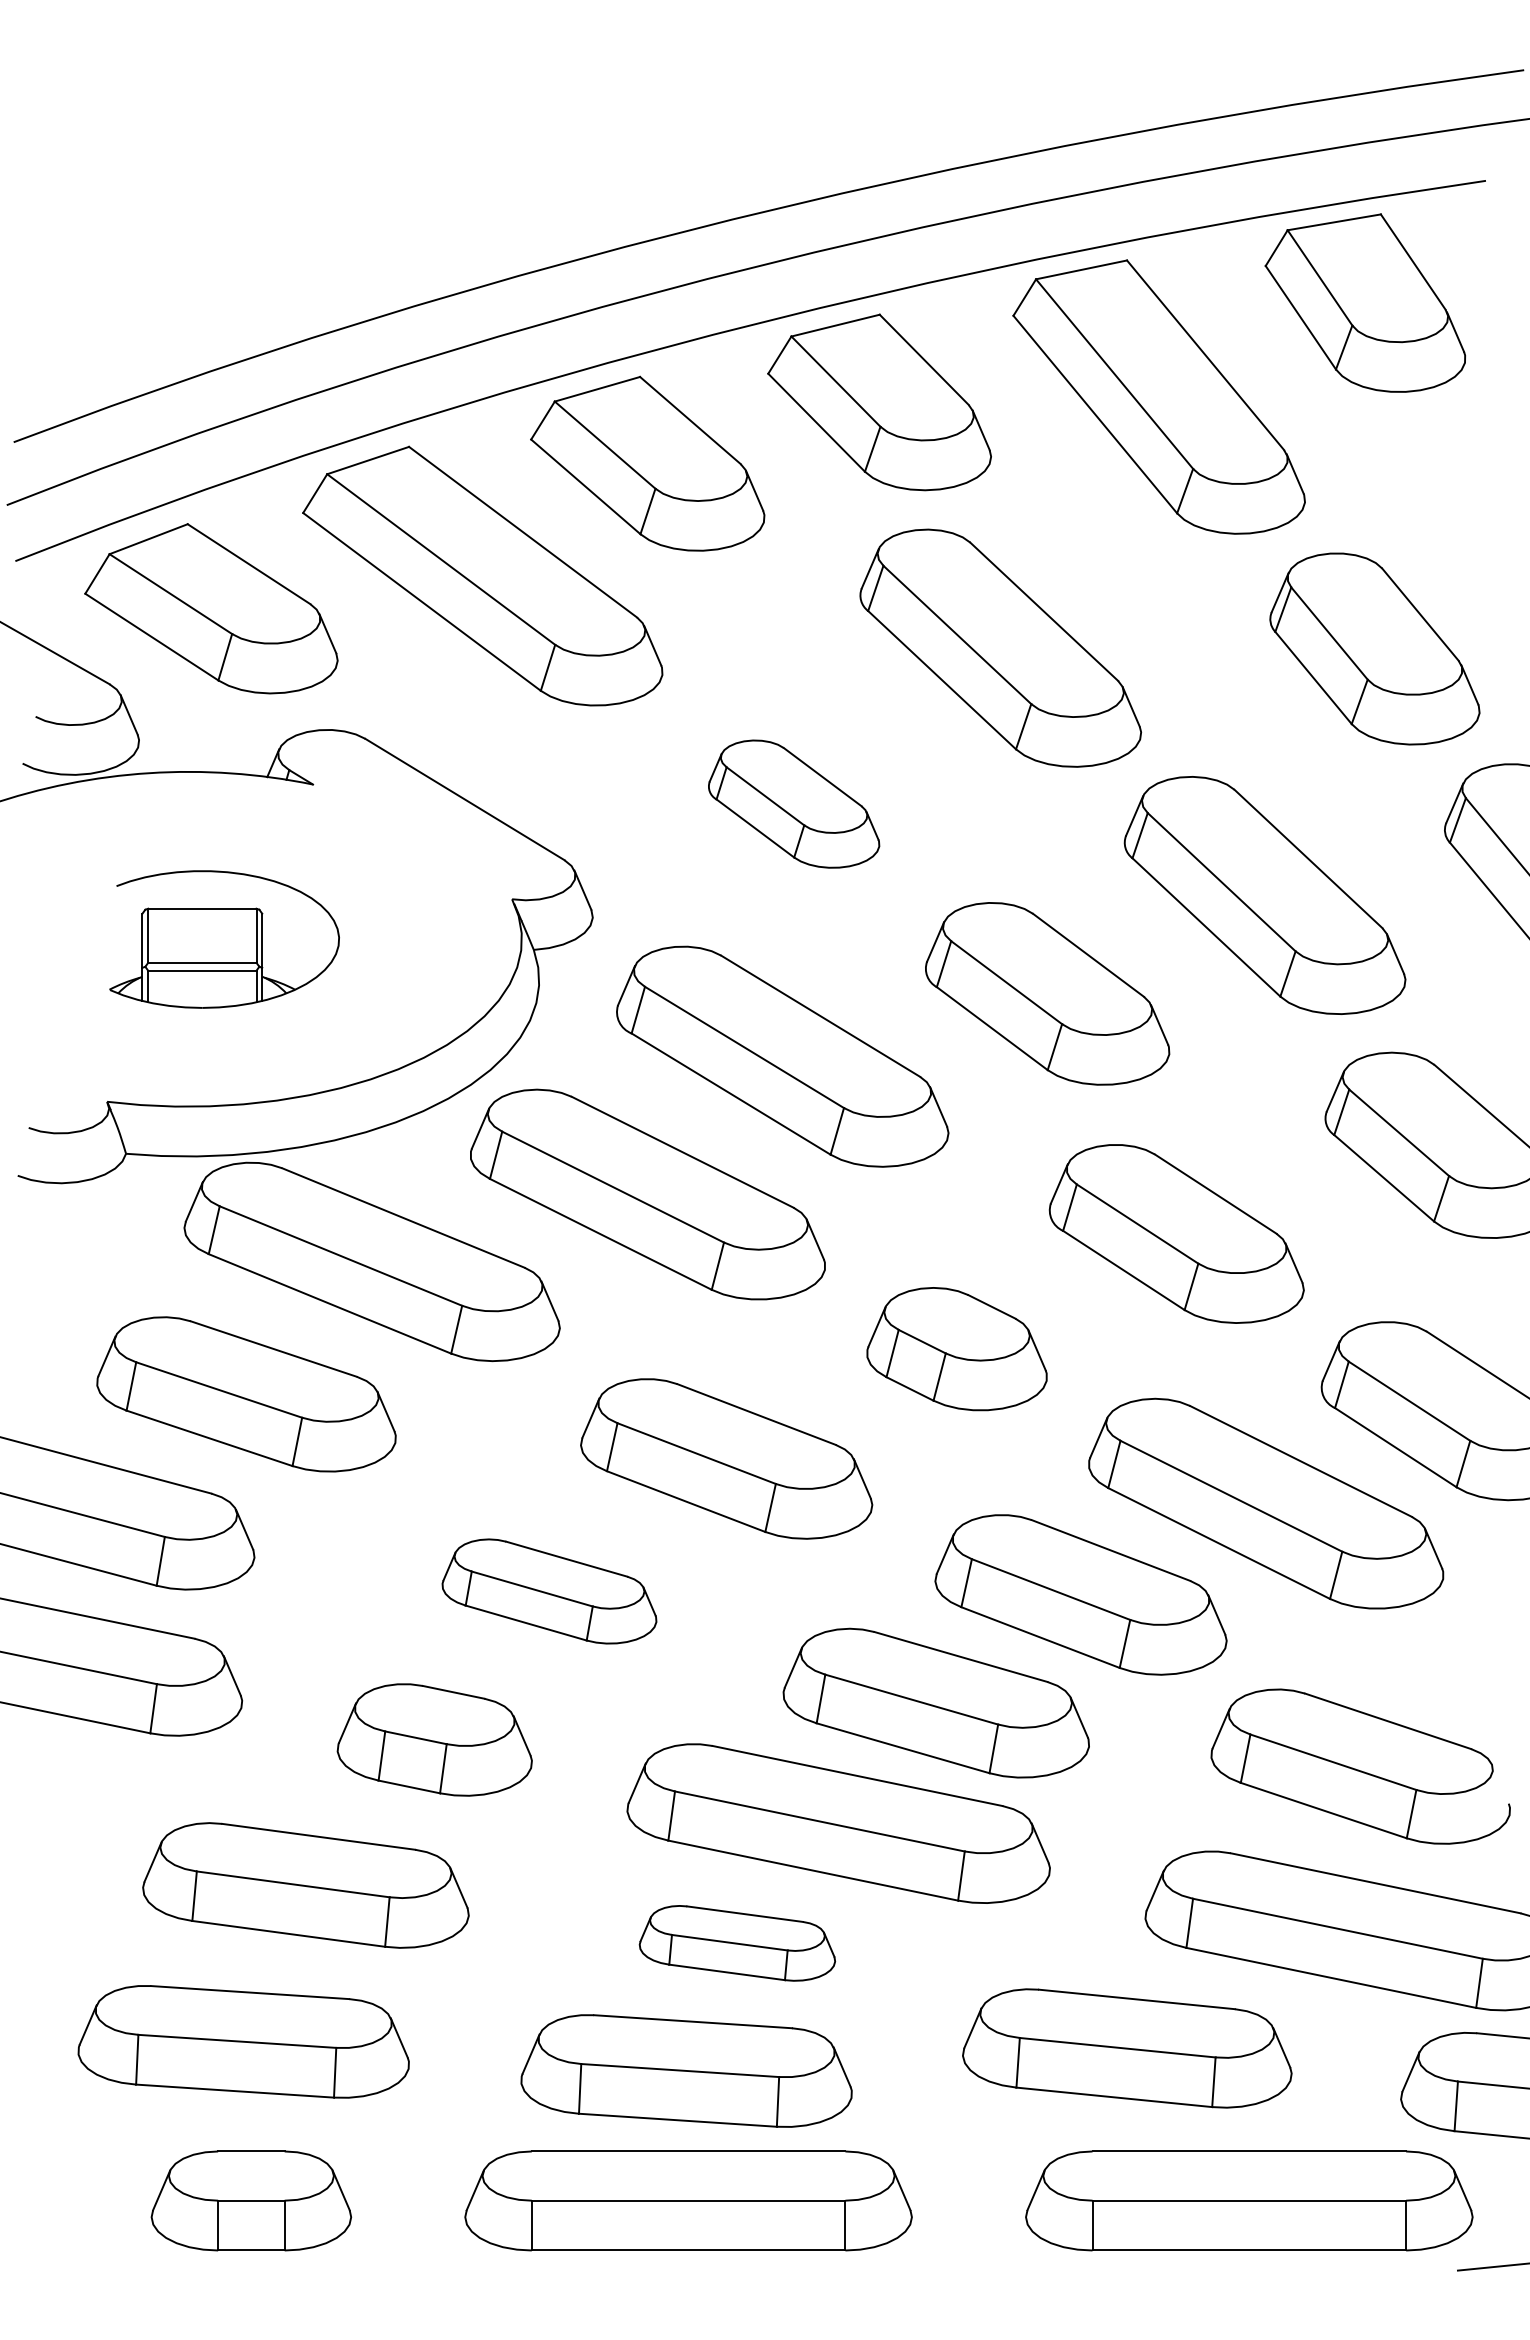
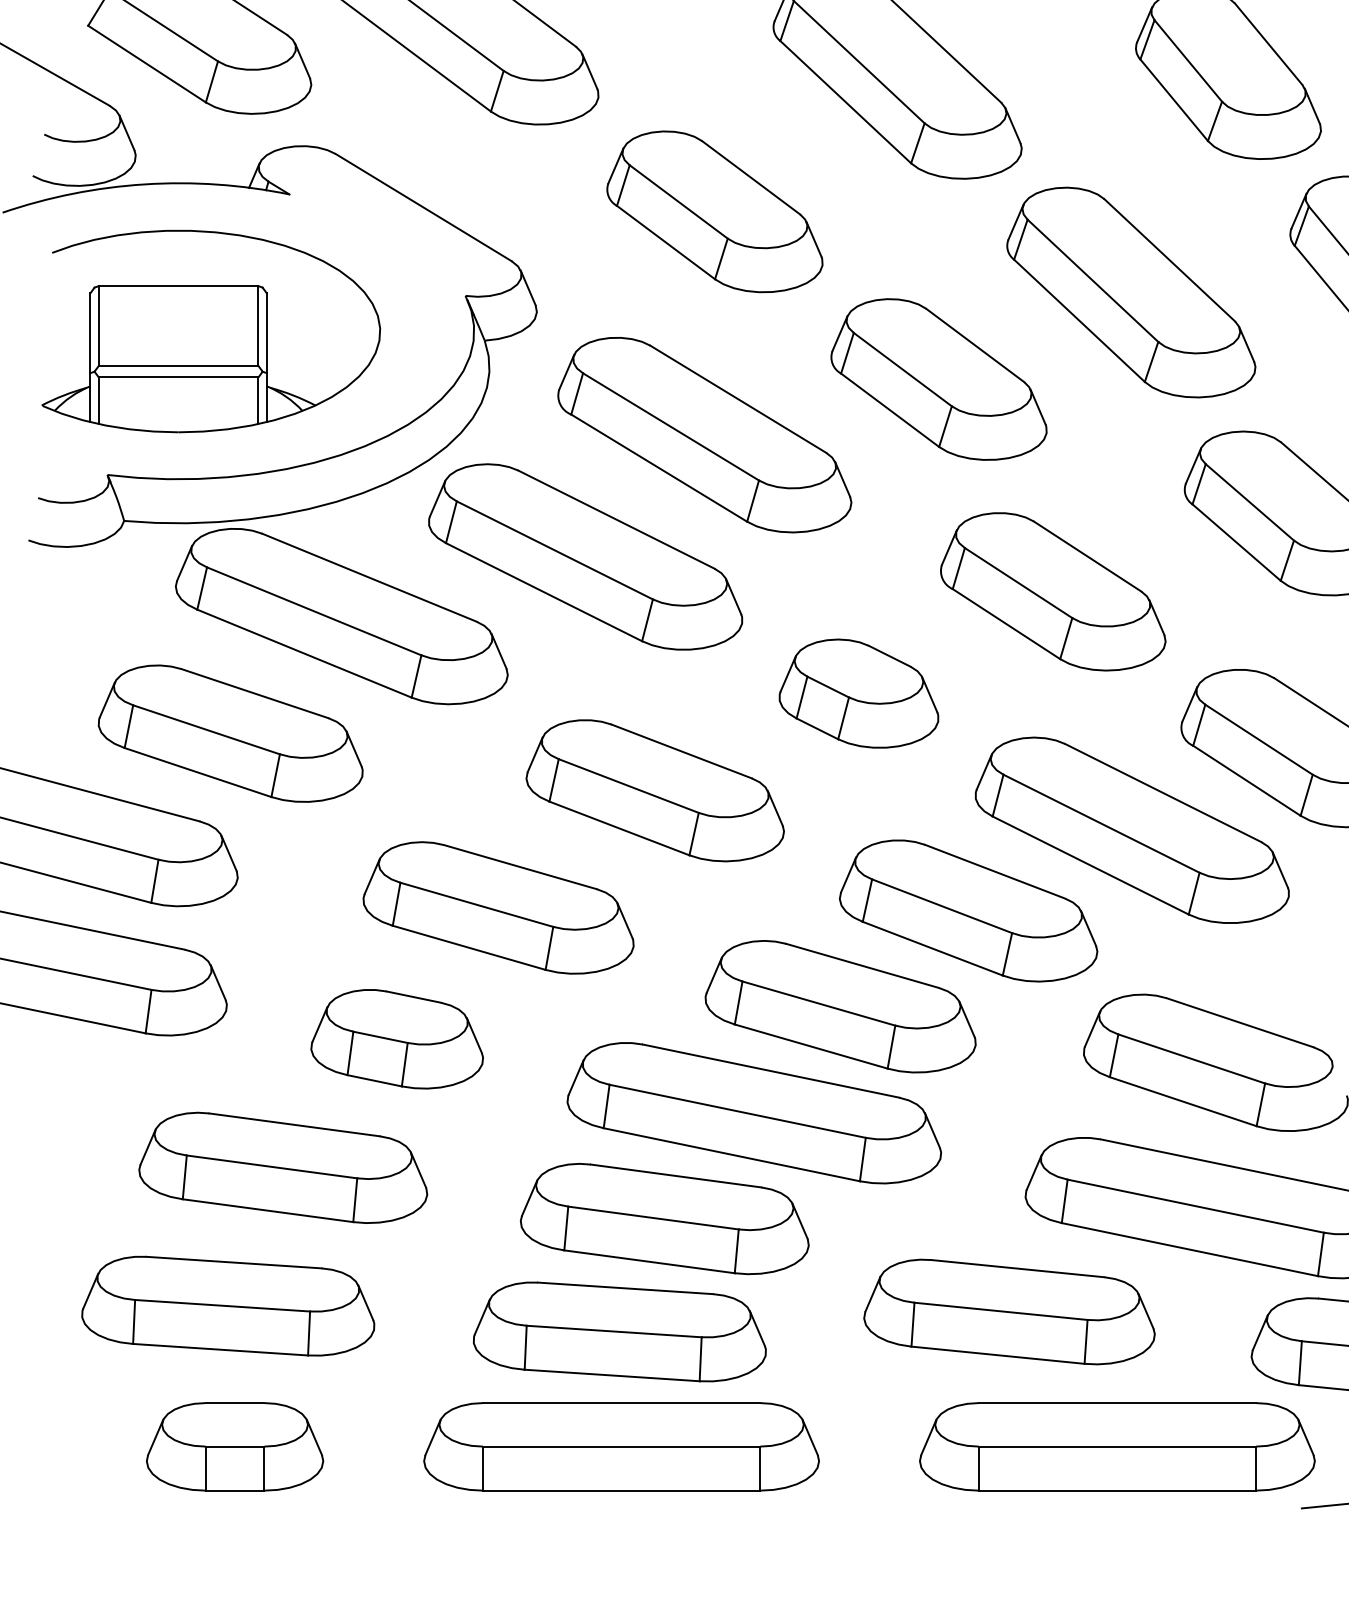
part: (793, 803) -> (714, 211), size x1.43
part: (224, 939) -> (211, 331), size x1.67
part: (549, 1591) -> (498, 907), size x1.43
part: (737, 1943) -> (664, 1219), size x1.67

